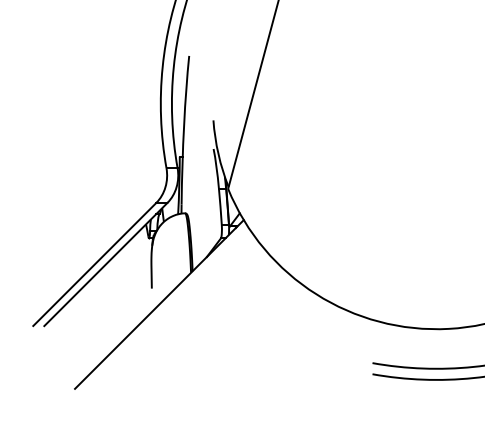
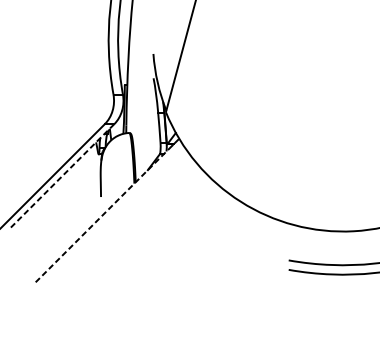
line: (105, 264) -> (61, 176), solid -> dashed
line: (159, 304) -> (107, 210), solid -> dashed

